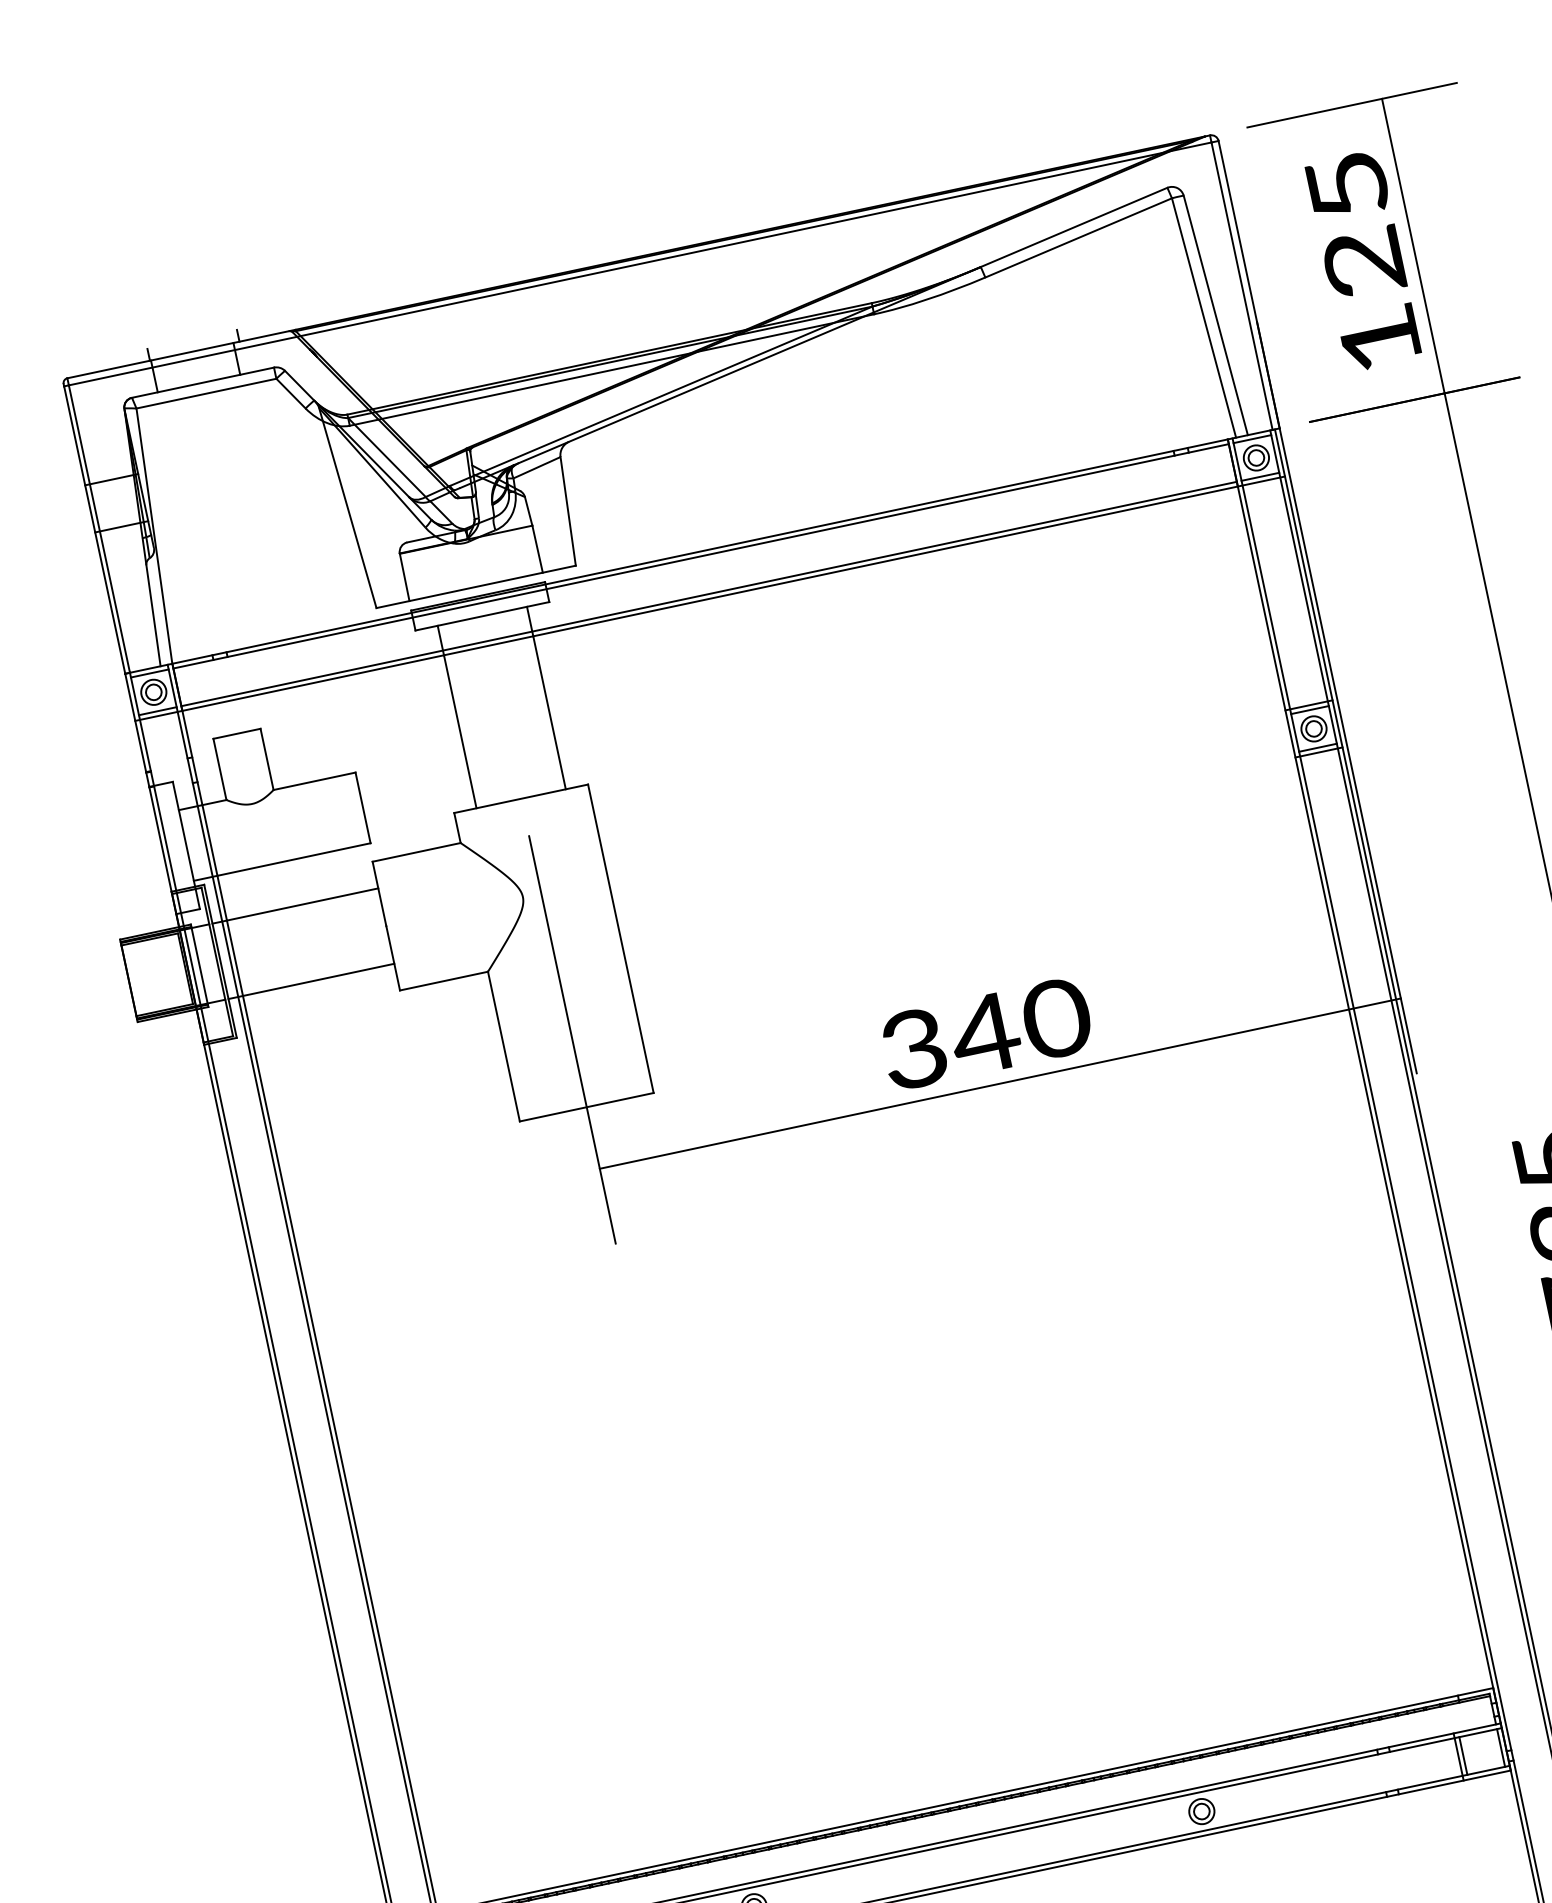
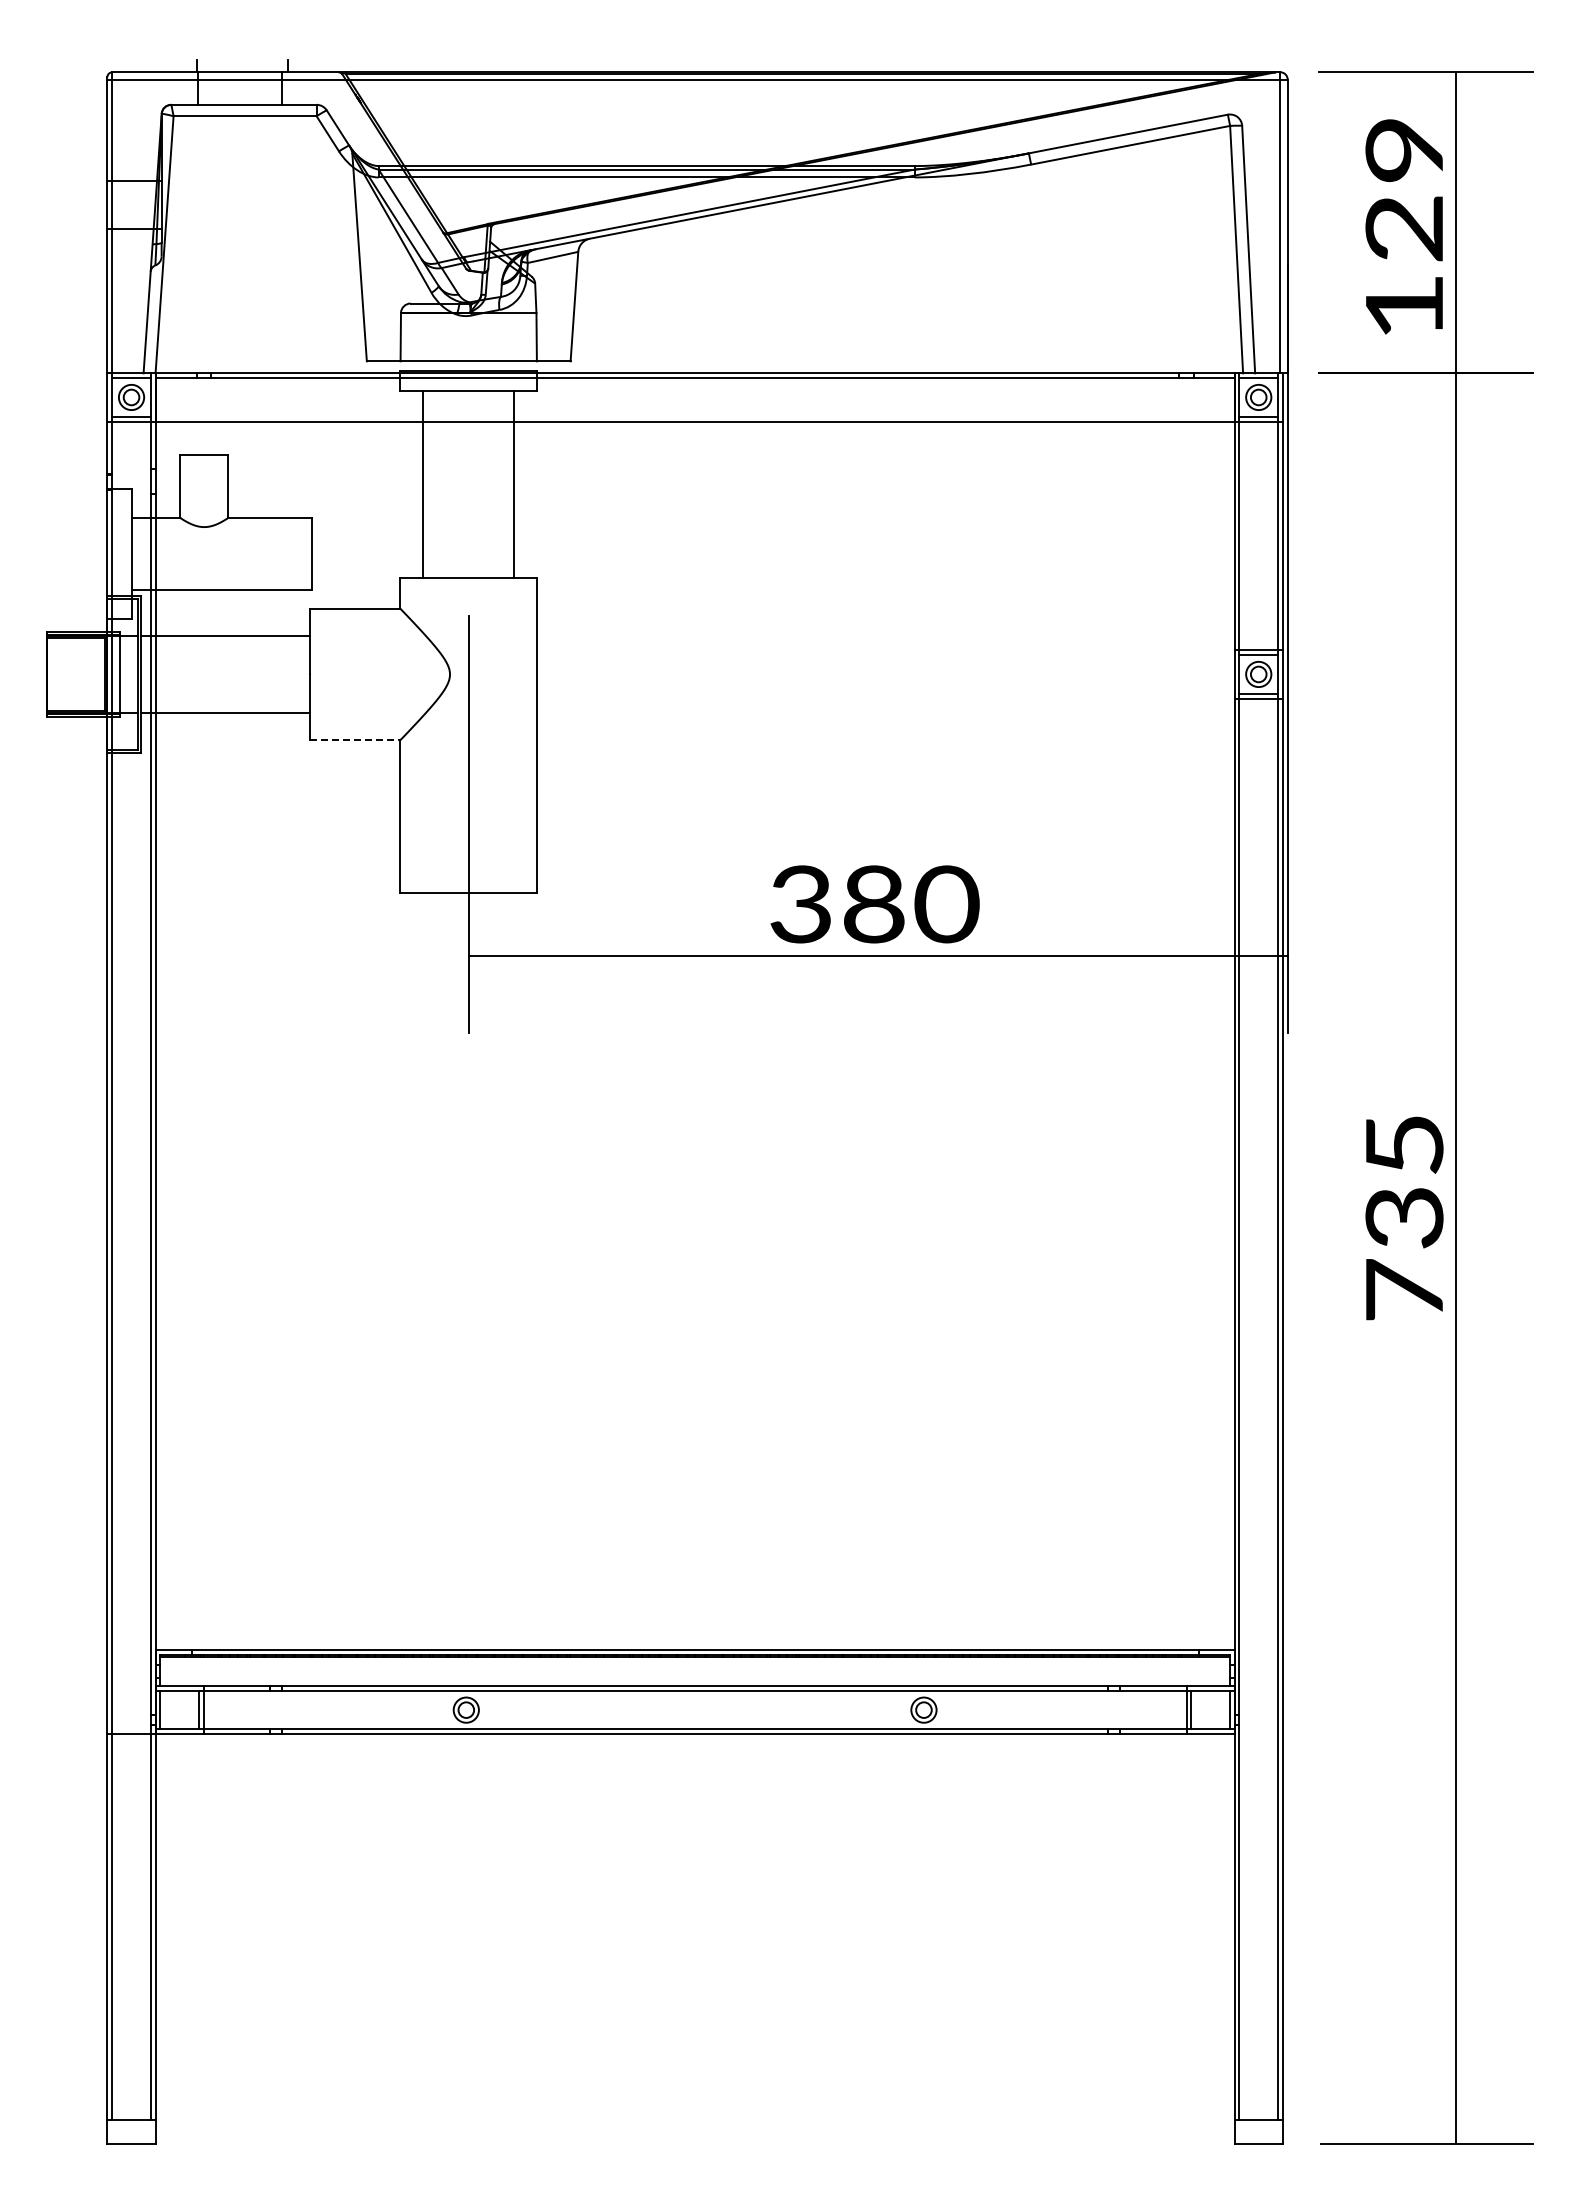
text: (1347, 186) -> (1404, 150), 125 -> 129
line: (708, 593) -> (694, 416), removed
line: (444, 981) -> (355, 740), solid -> dashed
text: (984, 1034) -> (873, 904), 340 -> 380

